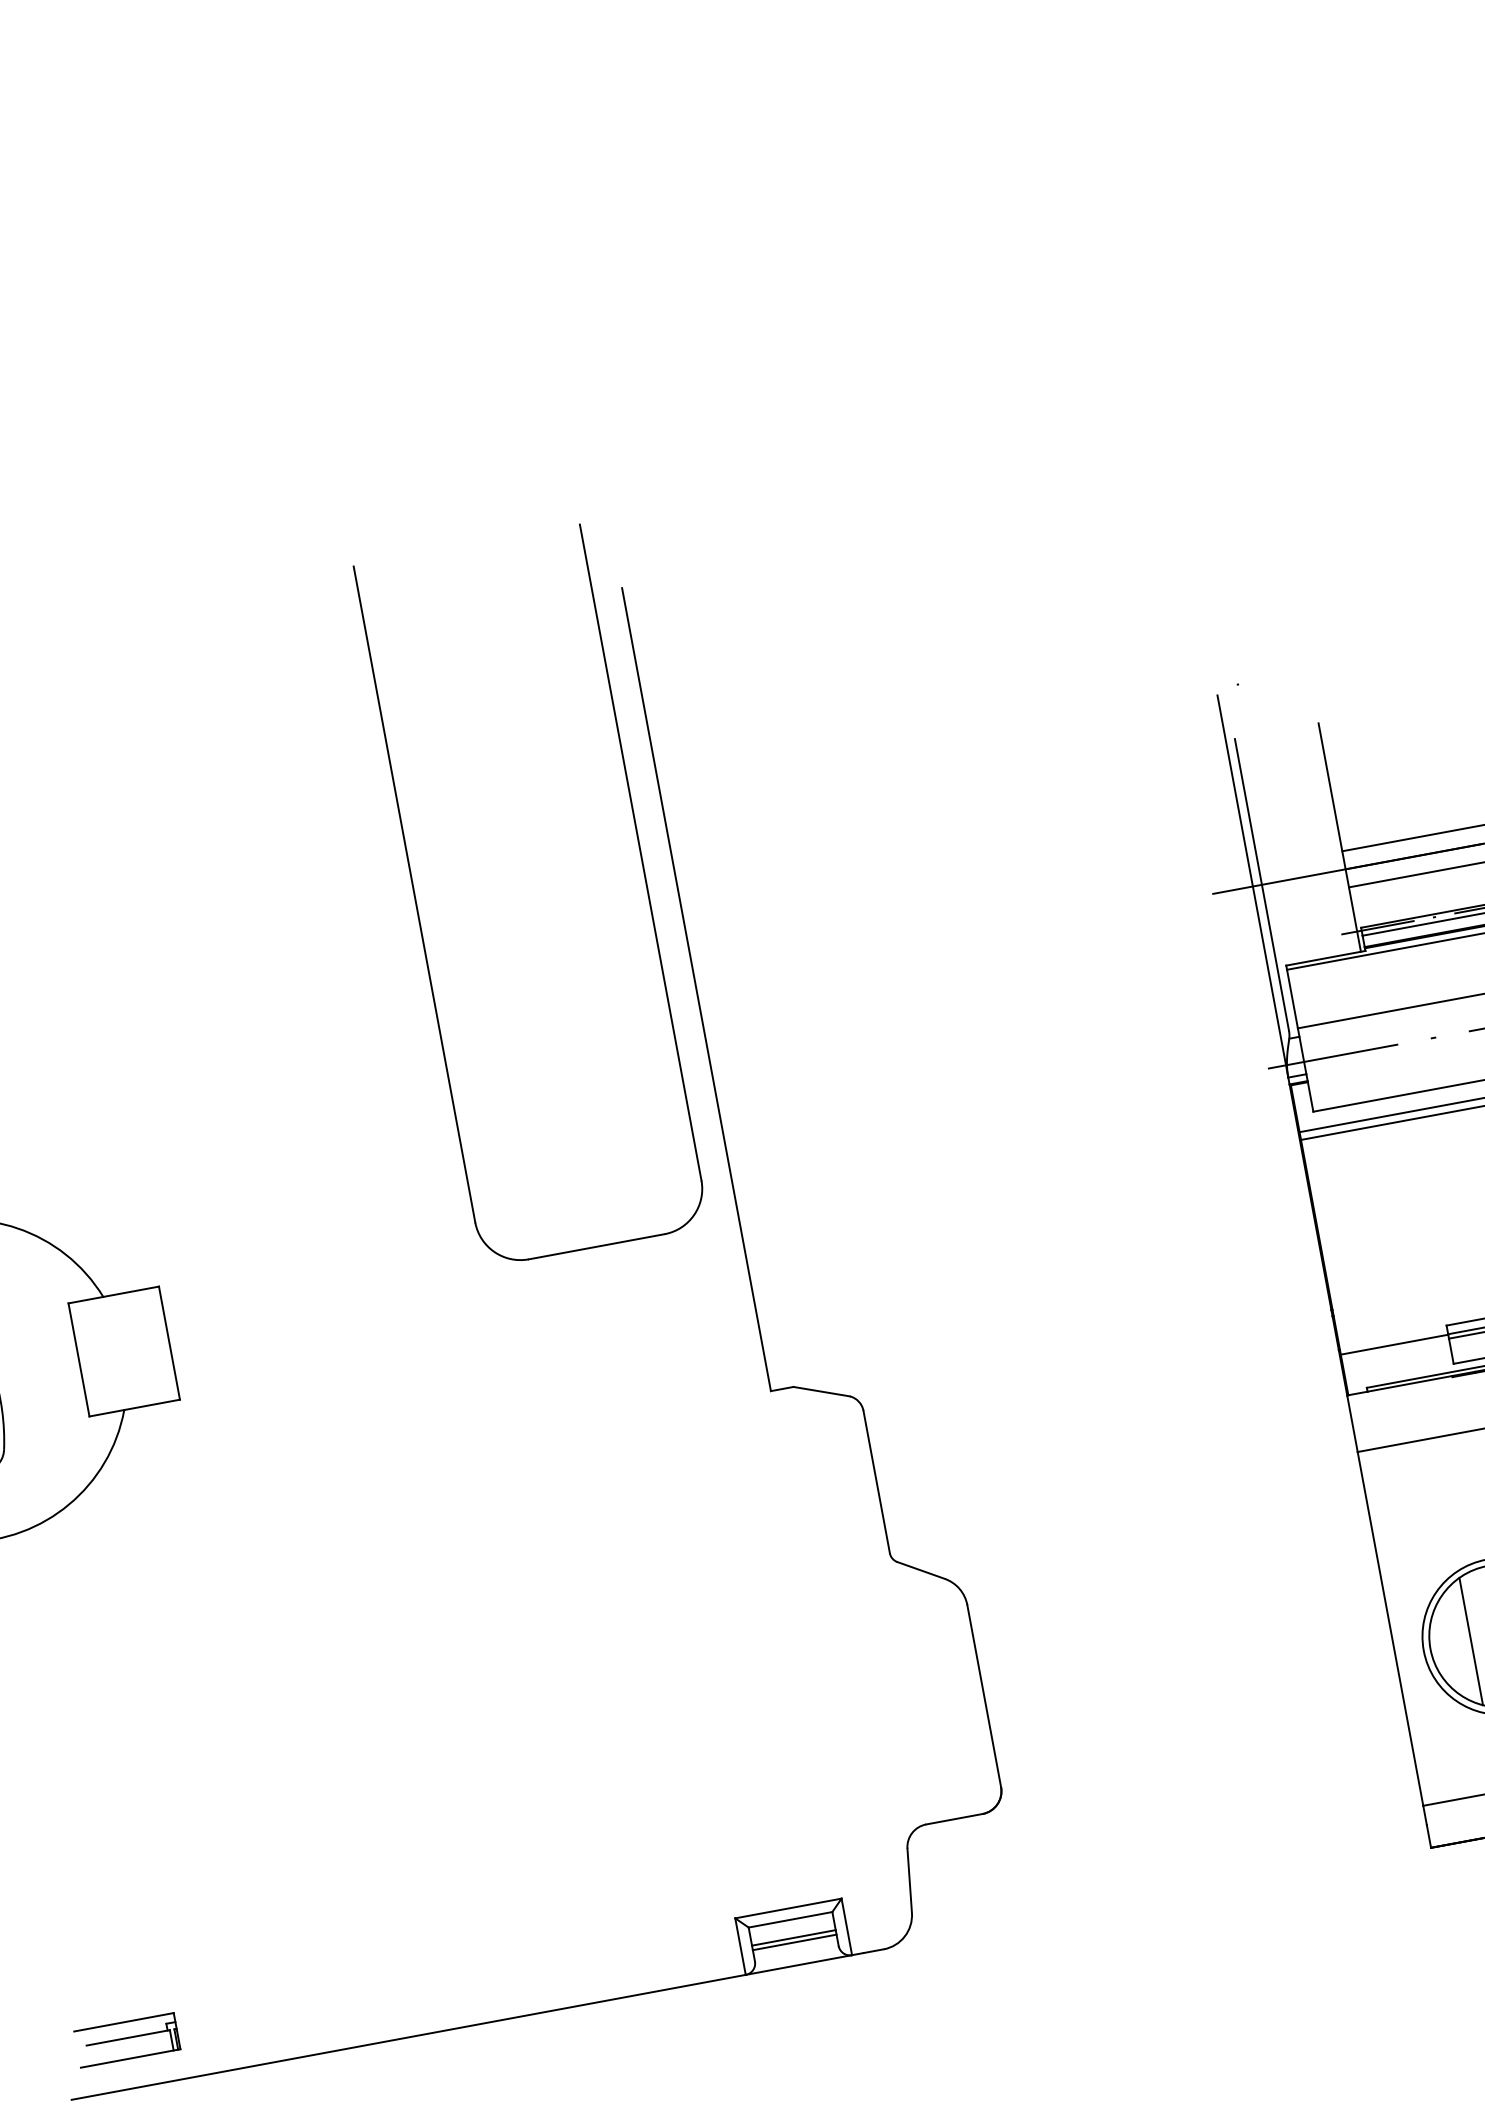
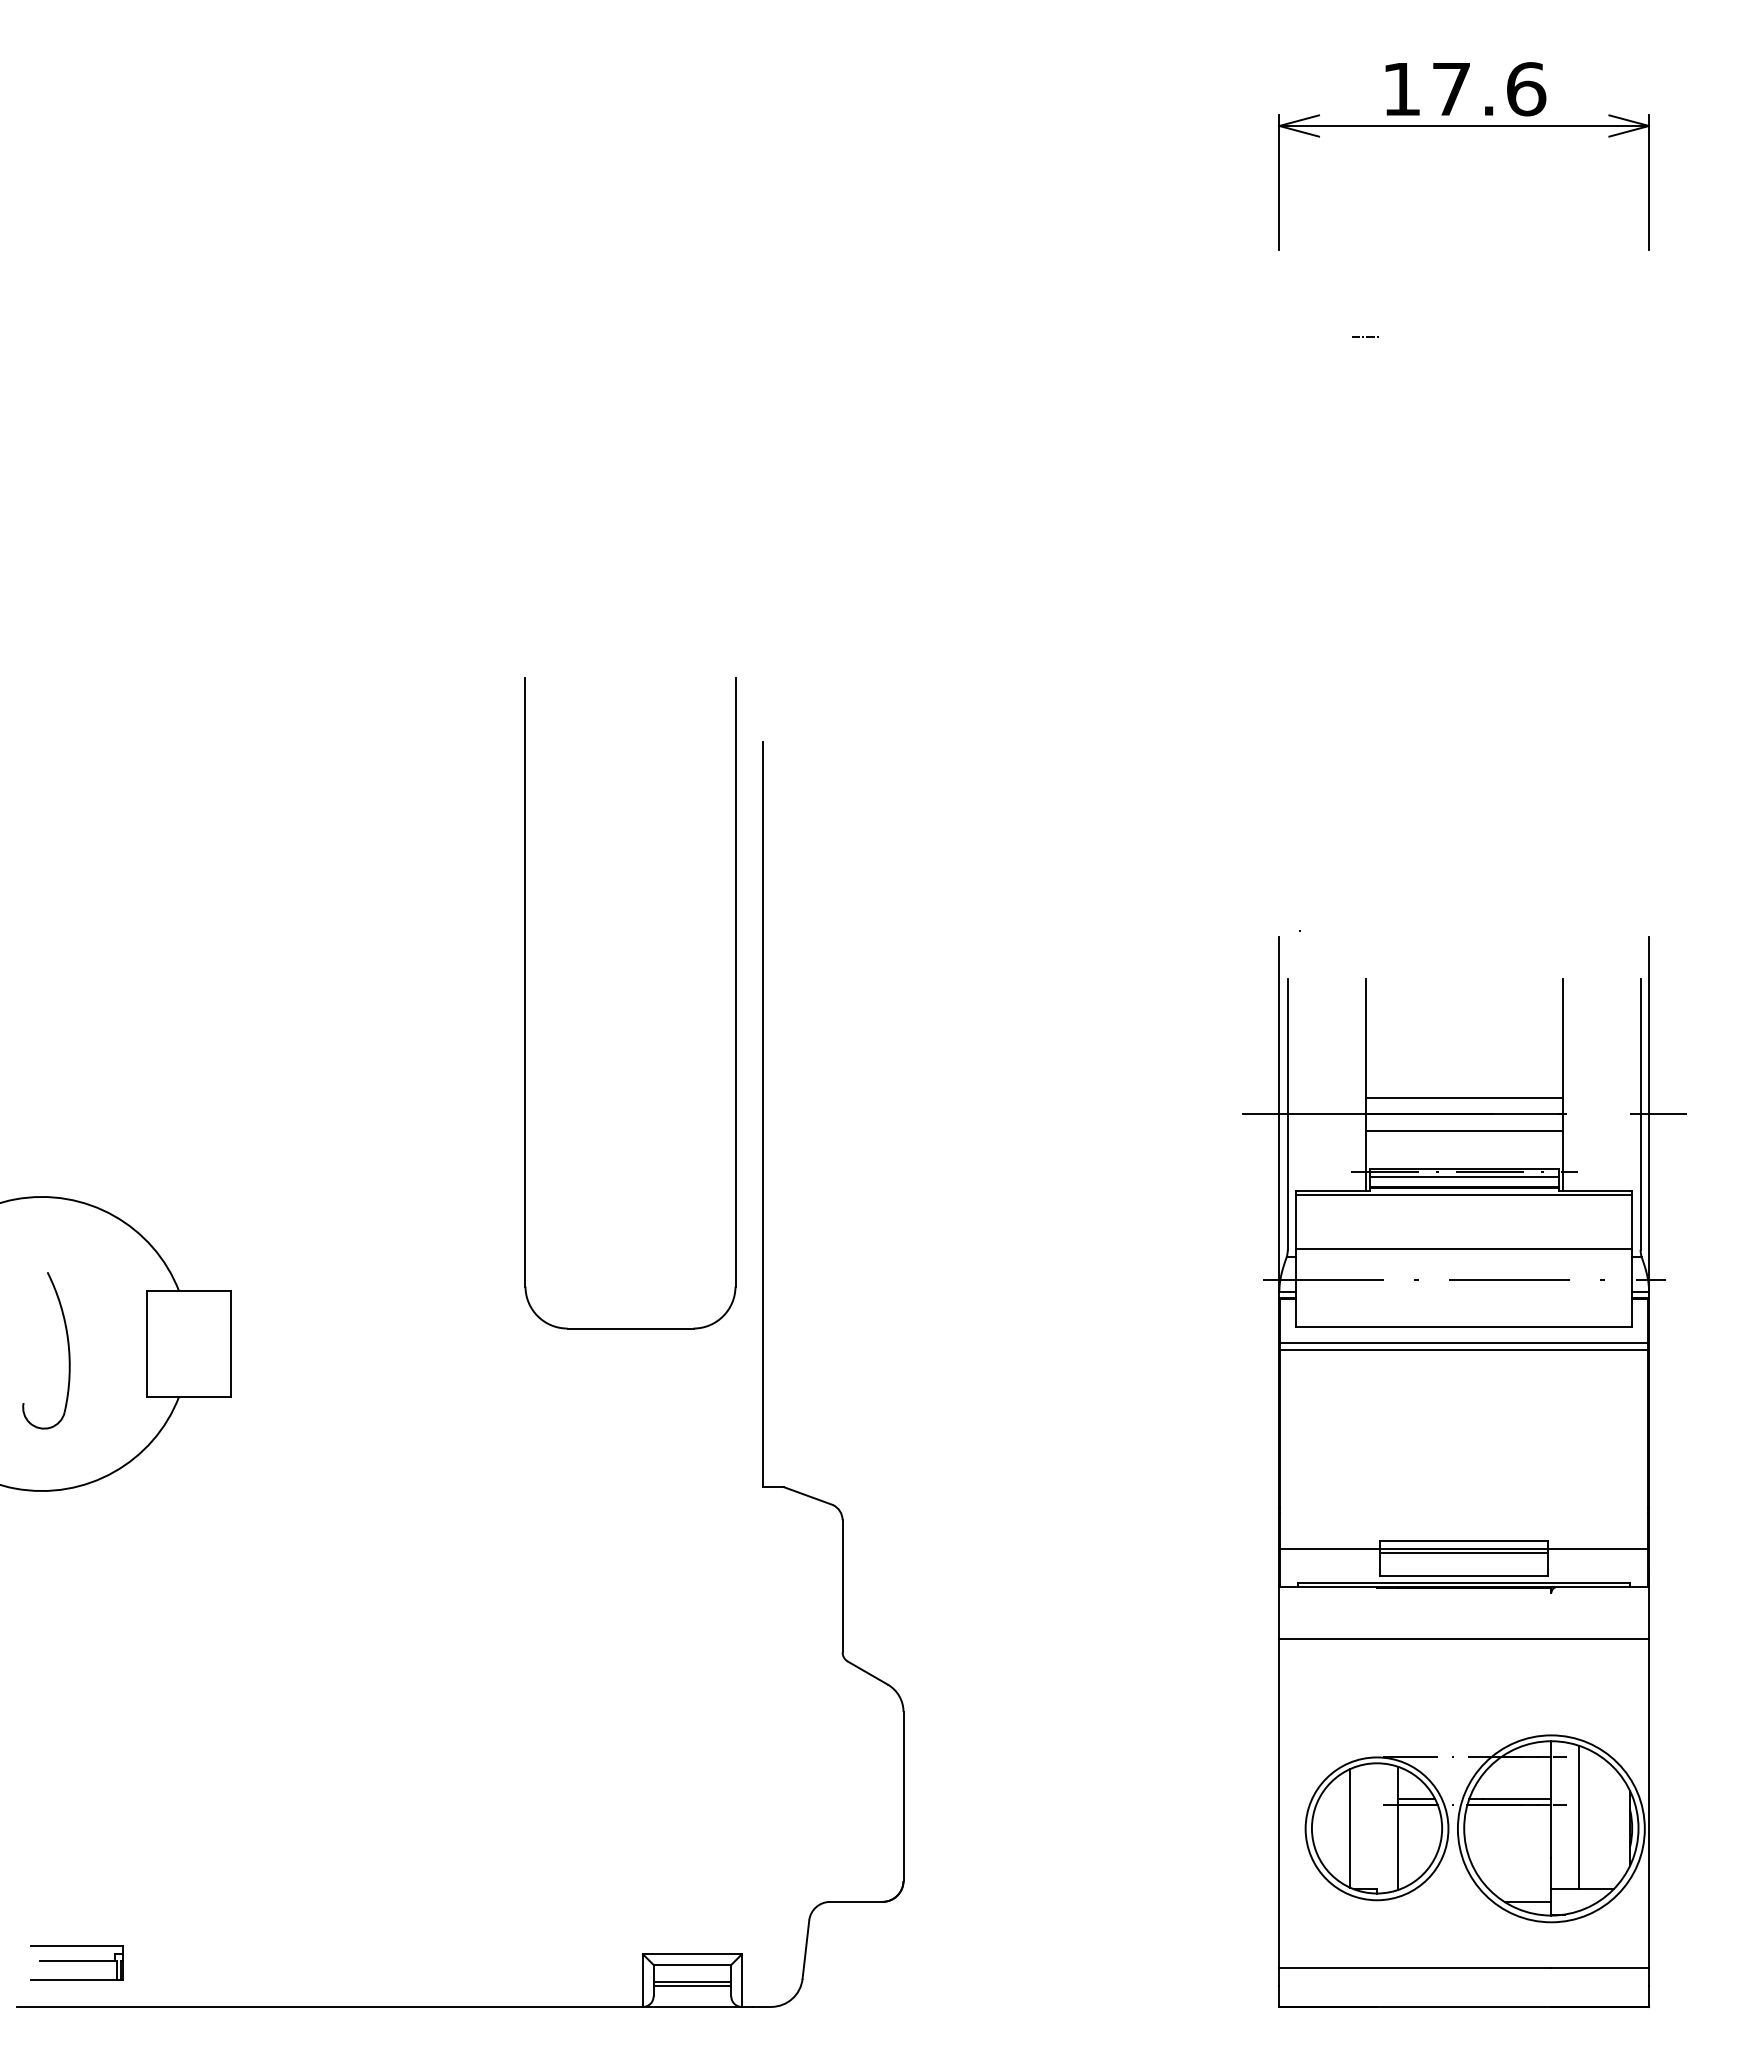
line: (1190, 31) -> (1365, 336), added

